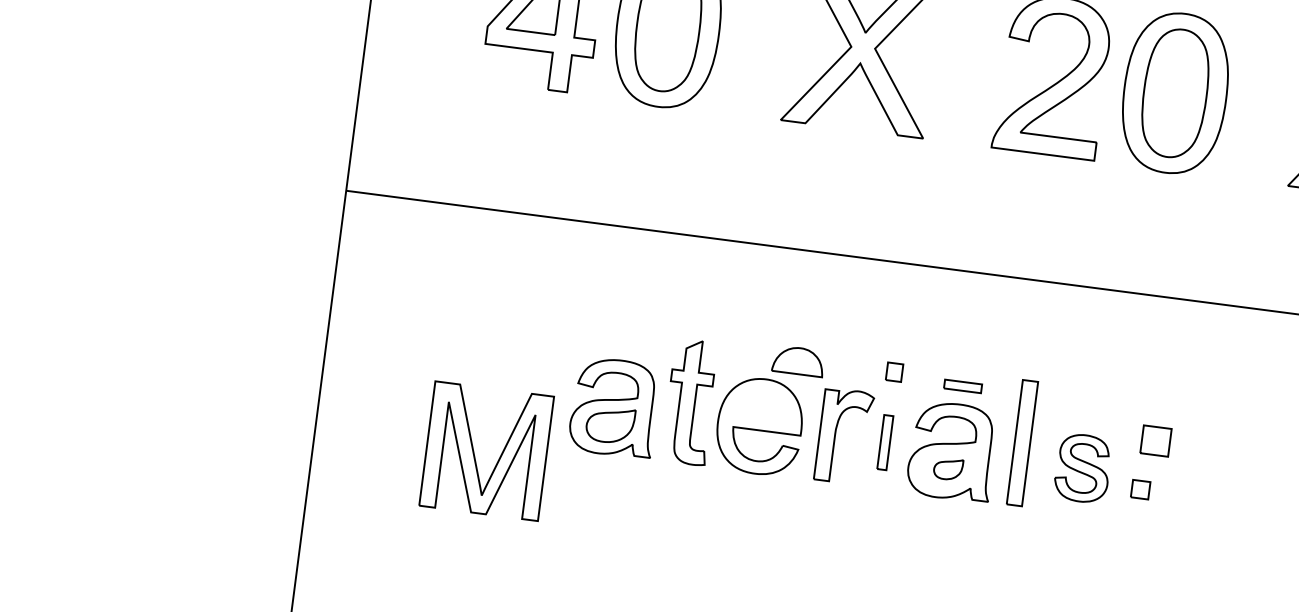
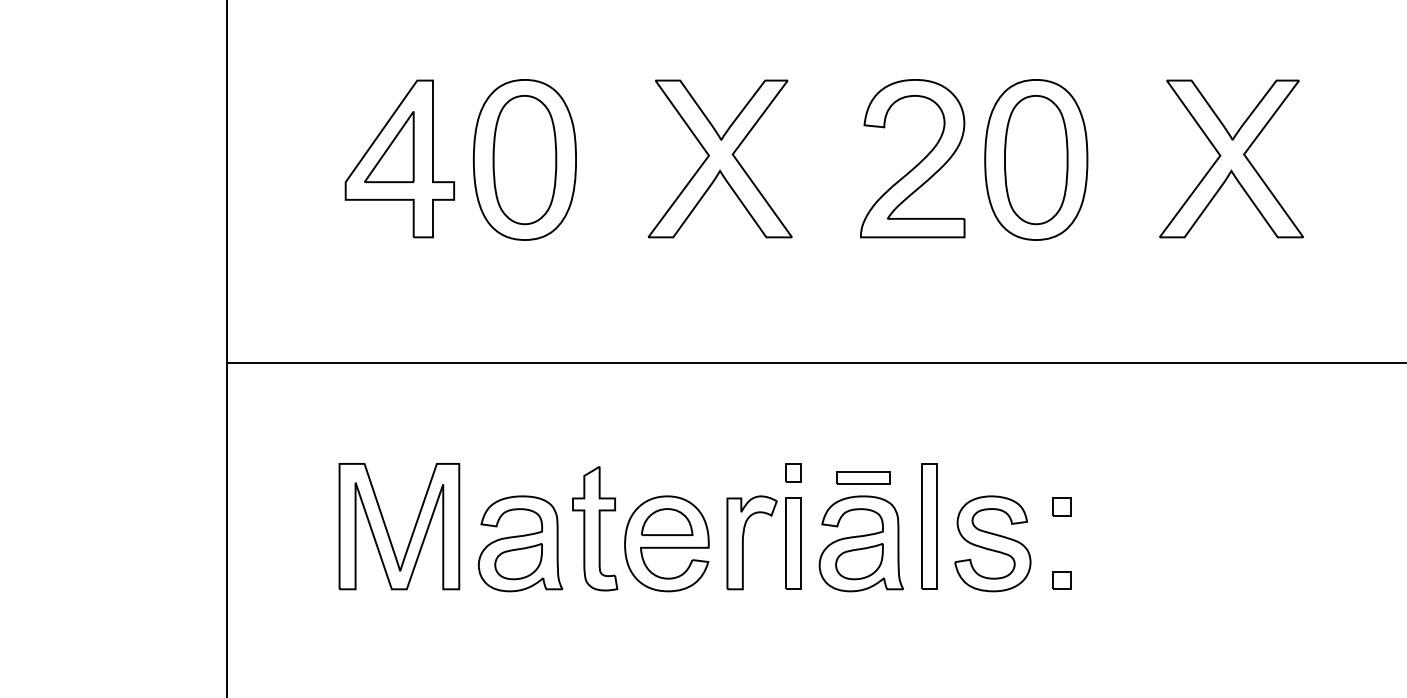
part: (799, 360) -> (667, 521), moved
part: (963, 385) -> (863, 477), size x1.43
part: (1155, 440) -> (1061, 506), size x0.62
part: (885, 442) -> (793, 543), size x1.67
part: (475, 454) -> (388, 531), moved
part: (948, 468) -> (859, 561), size x1.67
part: (1082, 468) -> (992, 543), size x1.43
part: (1140, 489) -> (1061, 580), moved

